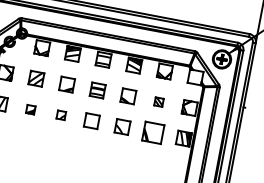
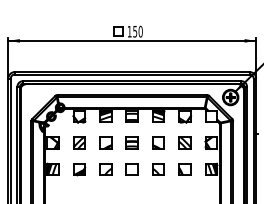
part: (158, 101) -> (184, 142), size x1.67
part: (30, 109) -> (79, 169), size x1.67
part: (60, 115) -> (105, 169), size x1.67
part: (152, 132) -> (184, 169), size x0.71

